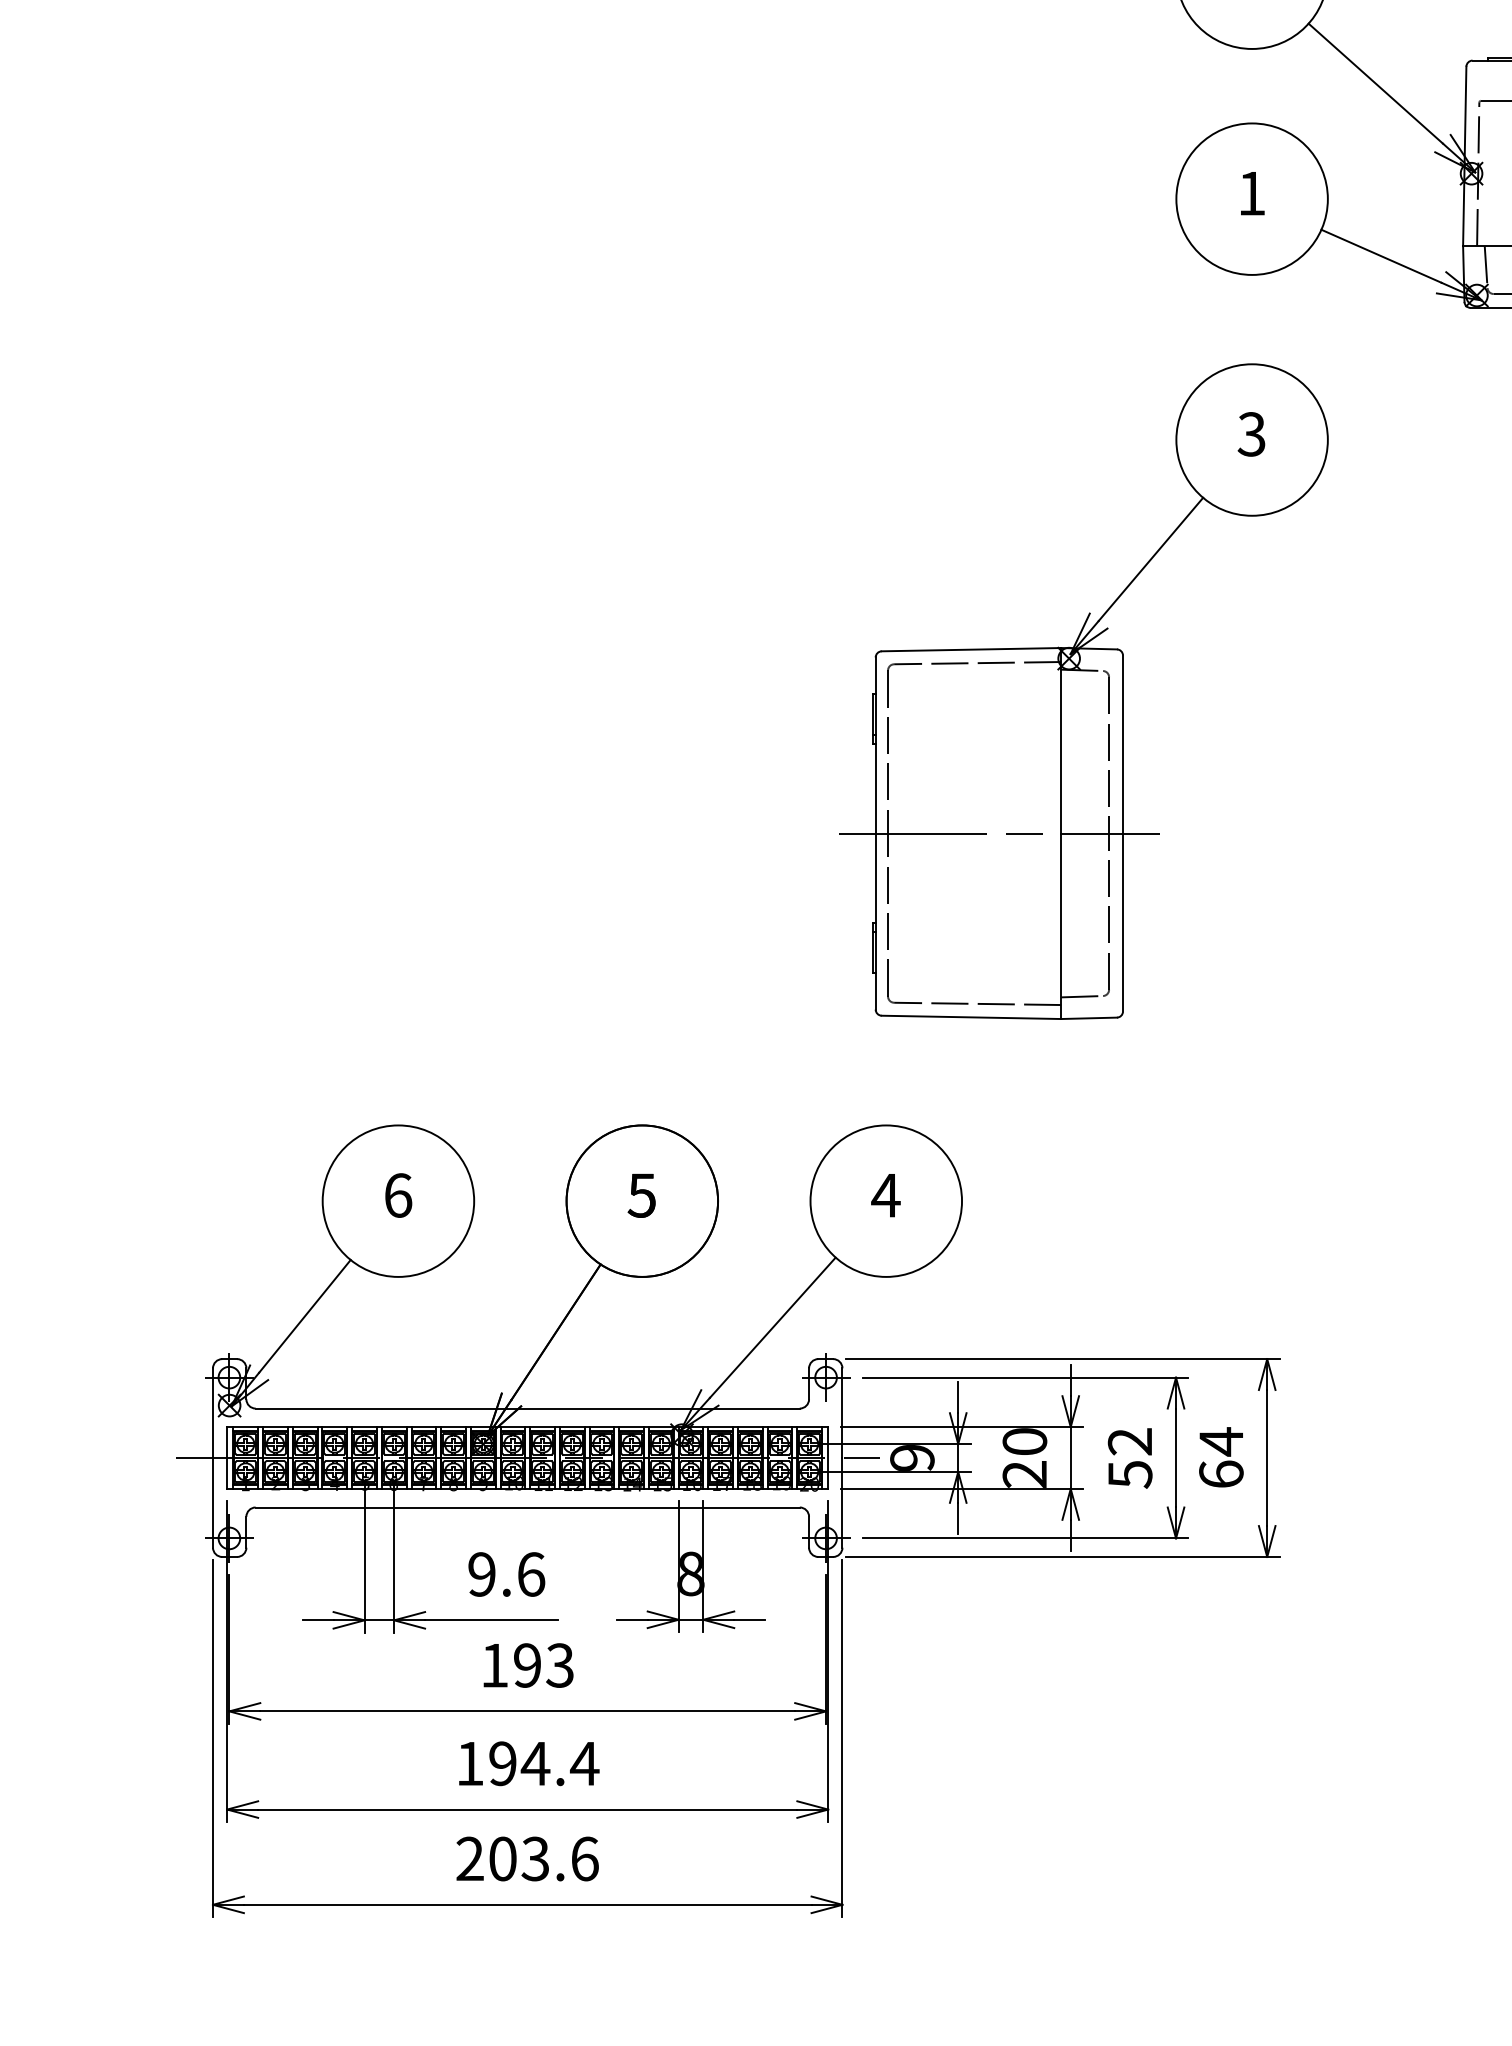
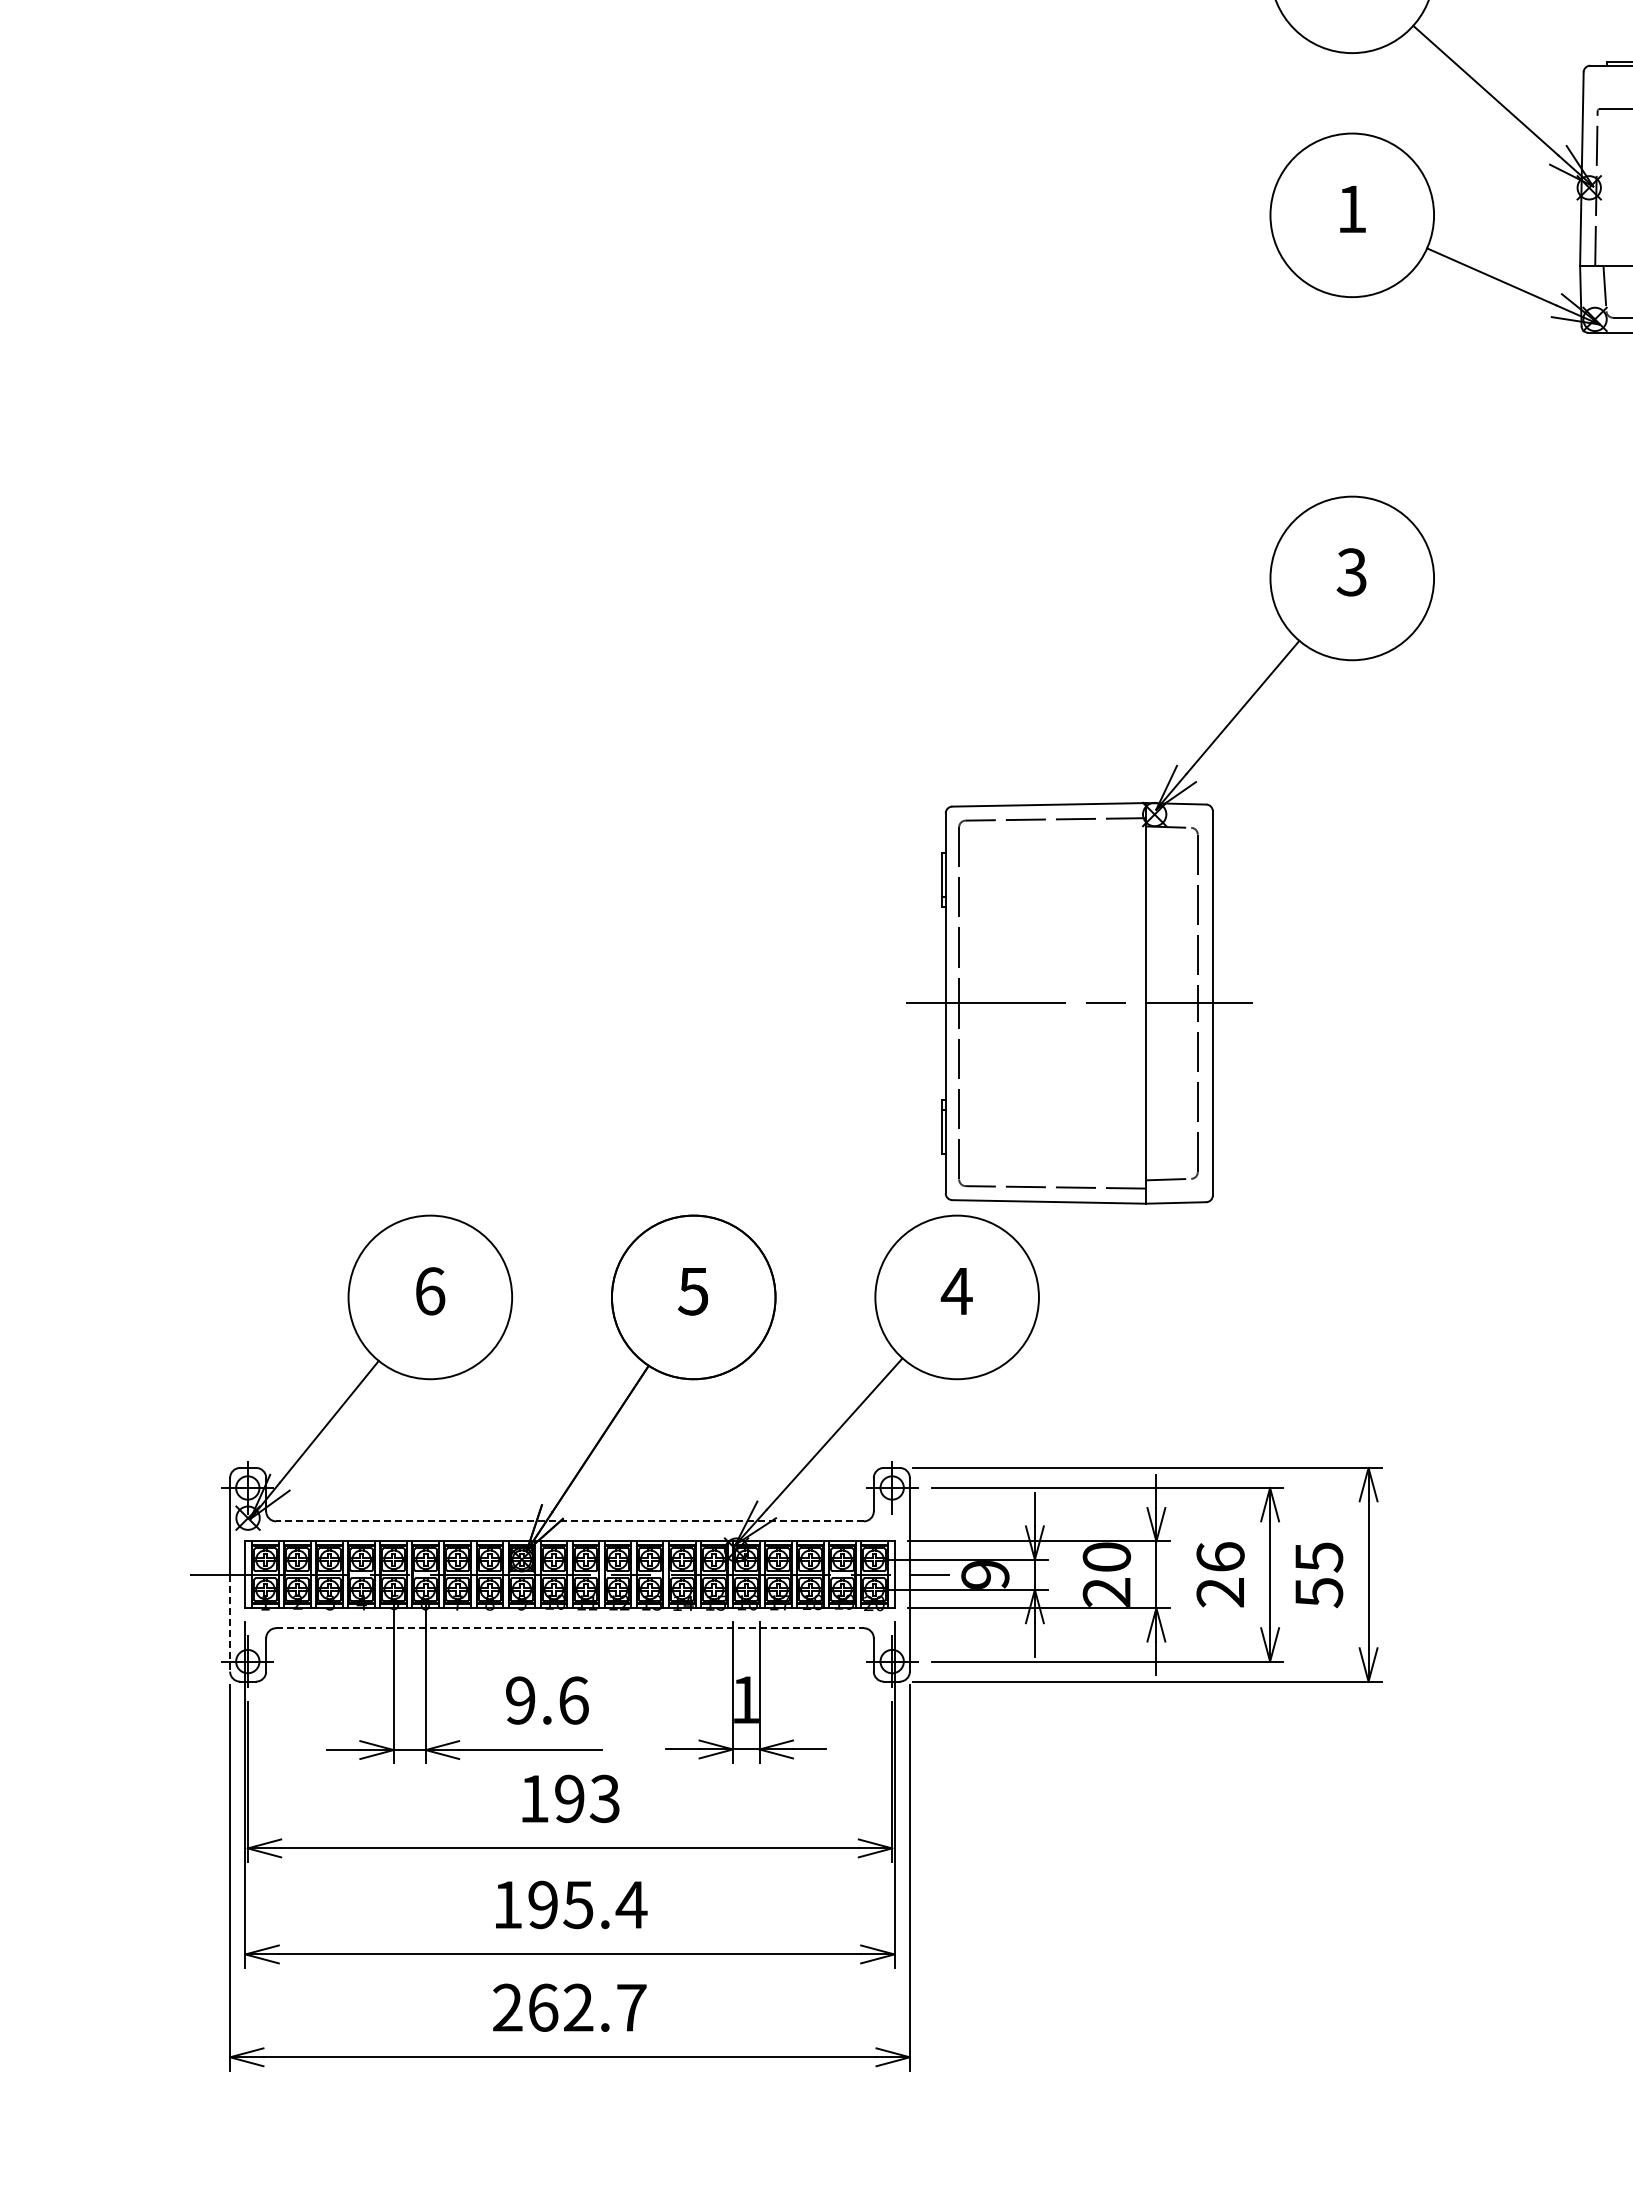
part: (1083, 691) -> (1170, 849), moved
line: (528, 1408) -> (570, 1521), solid -> dashed
text: (1221, 1457) -> (1319, 1574), 64 -> 55
text: (1130, 1458) -> (1220, 1575), 52 -> 26
line: (213, 1503) -> (230, 1623), solid -> dashed
line: (528, 1507) -> (570, 1628), solid -> dashed
text: (689, 1574) -> (744, 1700), 8 -> 1
text: (535, 1764) -> (578, 1905), 194.4 -> 195.4
text: (543, 1858) -> (587, 2007), 203.6 -> 262.7

